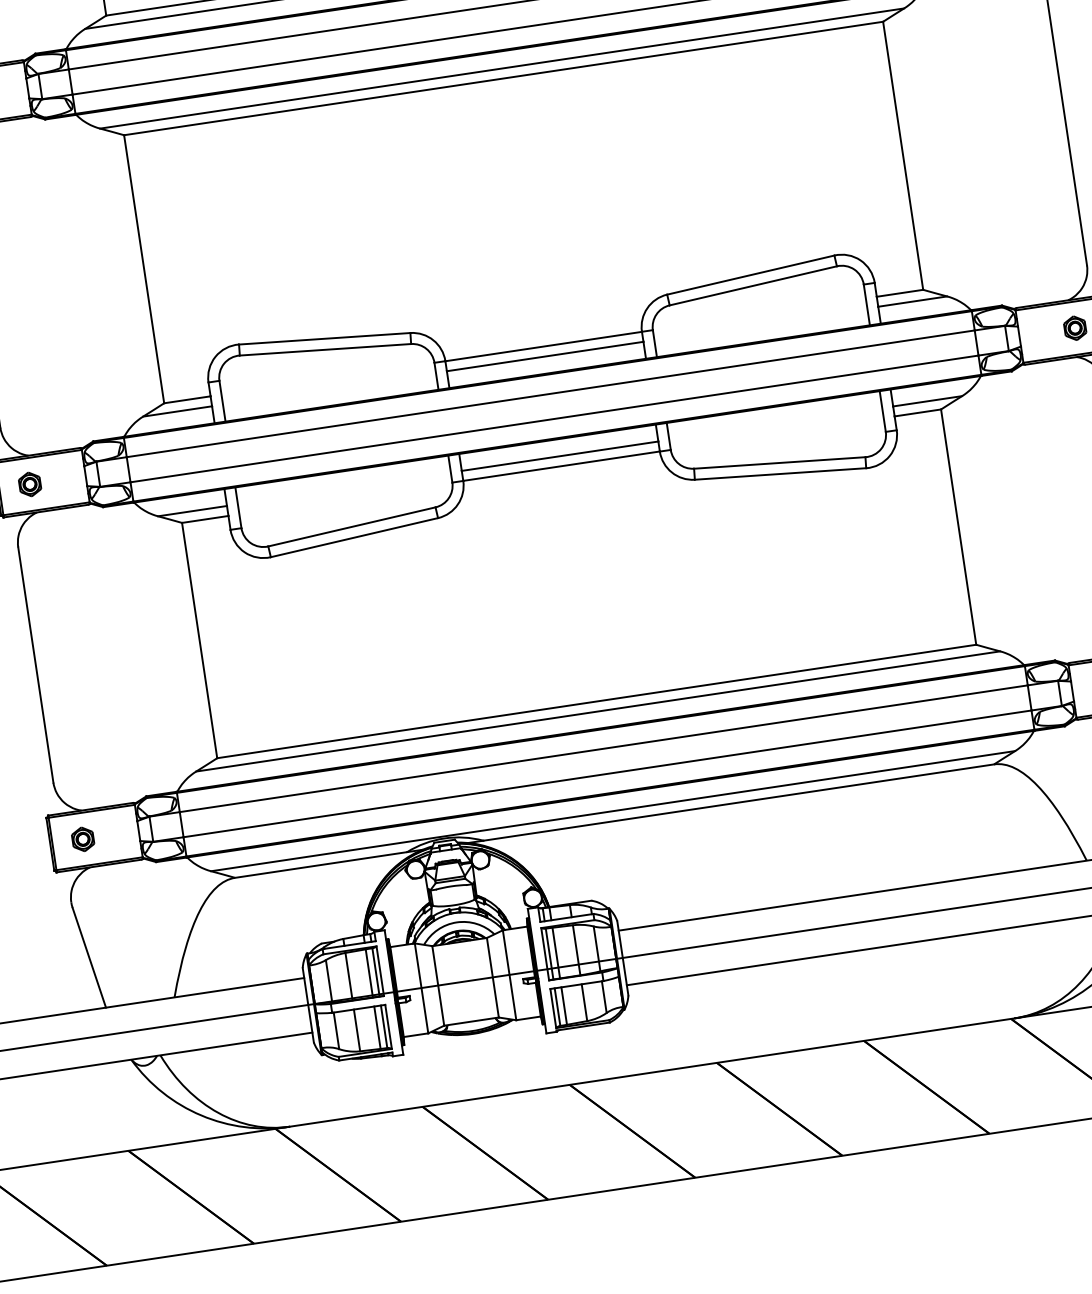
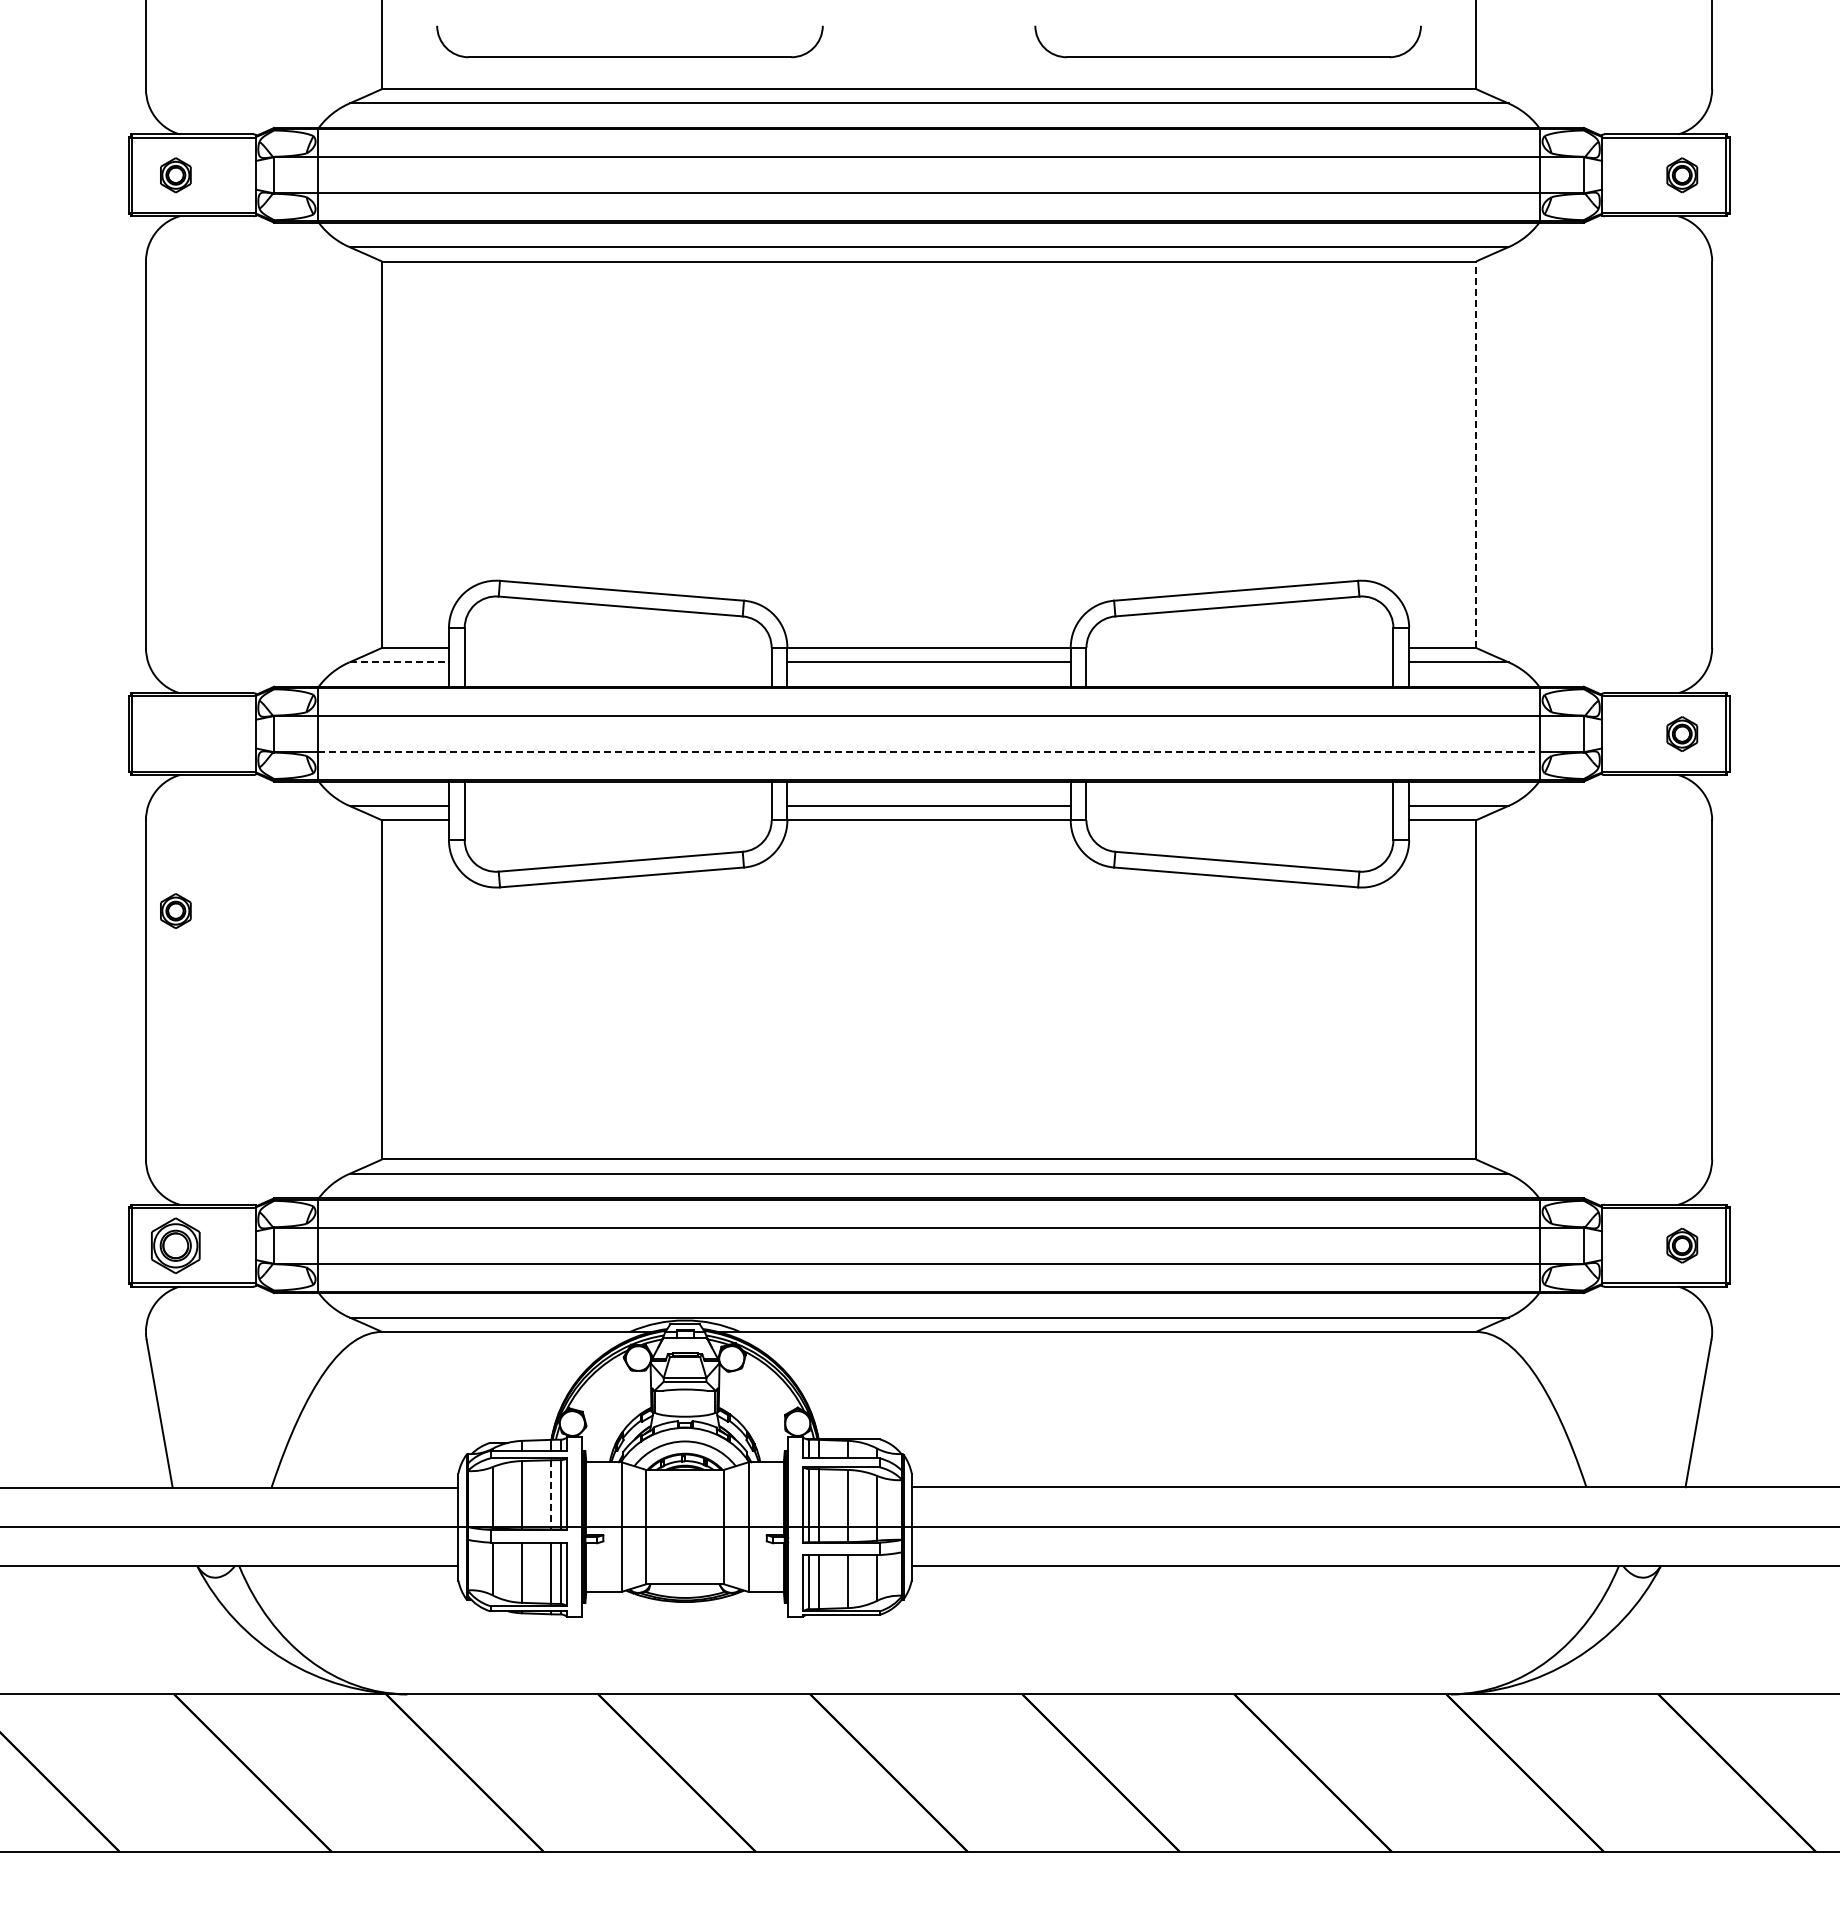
line: (903, 155) -> (1476, 454), solid -> dashed
line: (177, 411) -> (399, 662), solid -> dashed
line: (554, 419) -> (929, 752), solid -> dashed
part: (29, 484) -> (175, 910), moved
part: (82, 839) -> (175, 1245), size x1.6
line: (369, 973) -> (551, 1494), solid -> dashed

